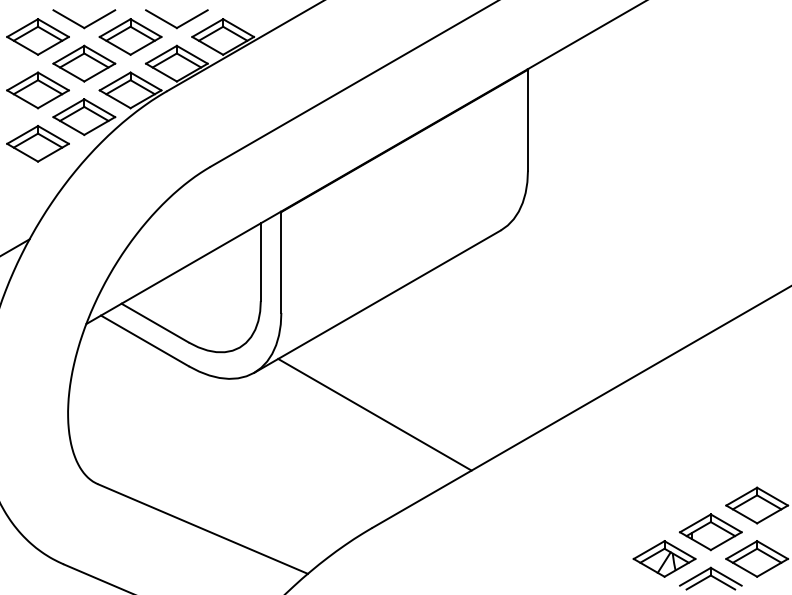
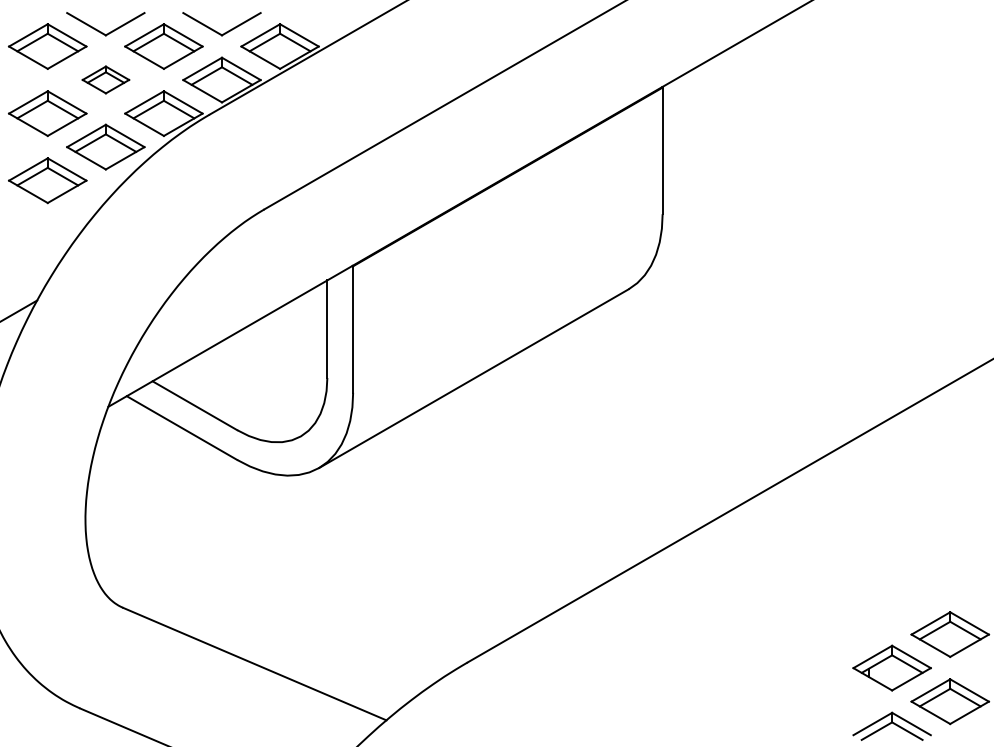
part: (84, 63) -> (106, 79), size x0.6
line: (374, 414) -> (470, 520), removed
part: (664, 558) -> (833, 701), removed

